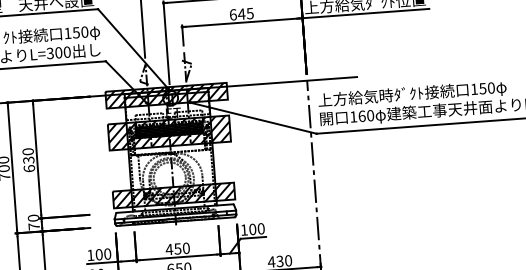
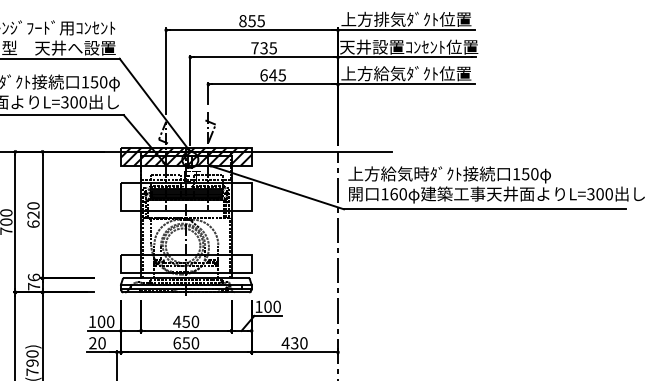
hatch: (169, 132) -> (186, 196), removed
text: (28, 159) -> (33, 214), 630 -> 620
hatch: (174, 195) -> (186, 264), removed
text: (33, 218) -> (34, 277), 70 -> 76

